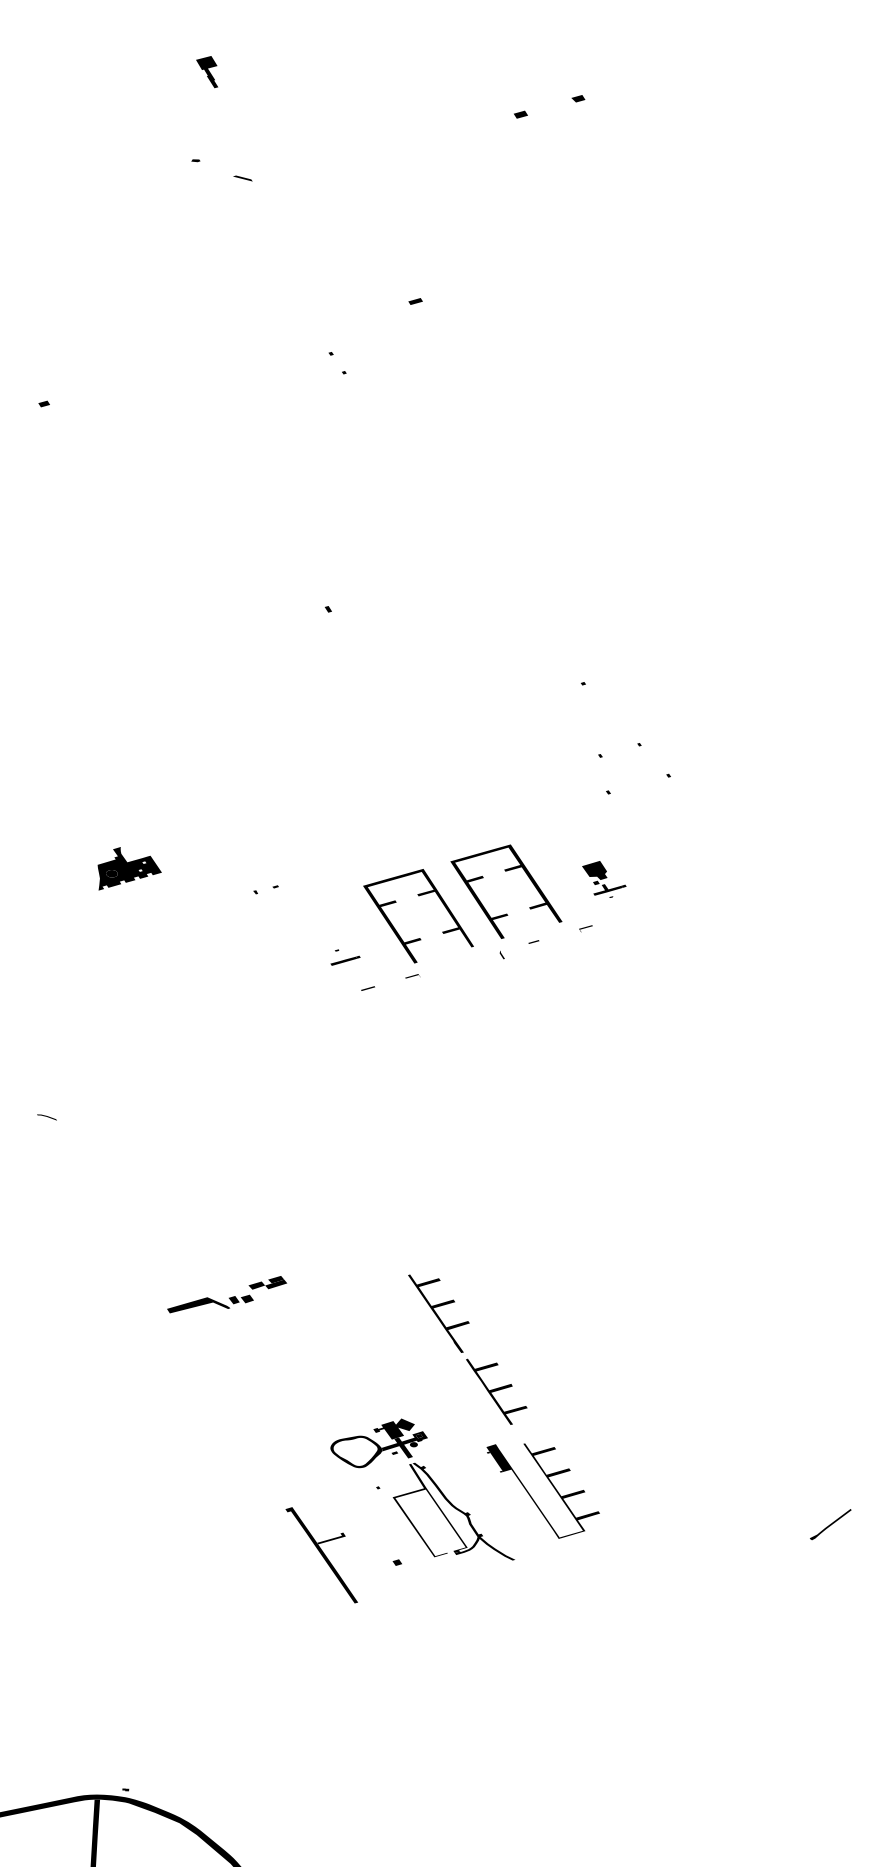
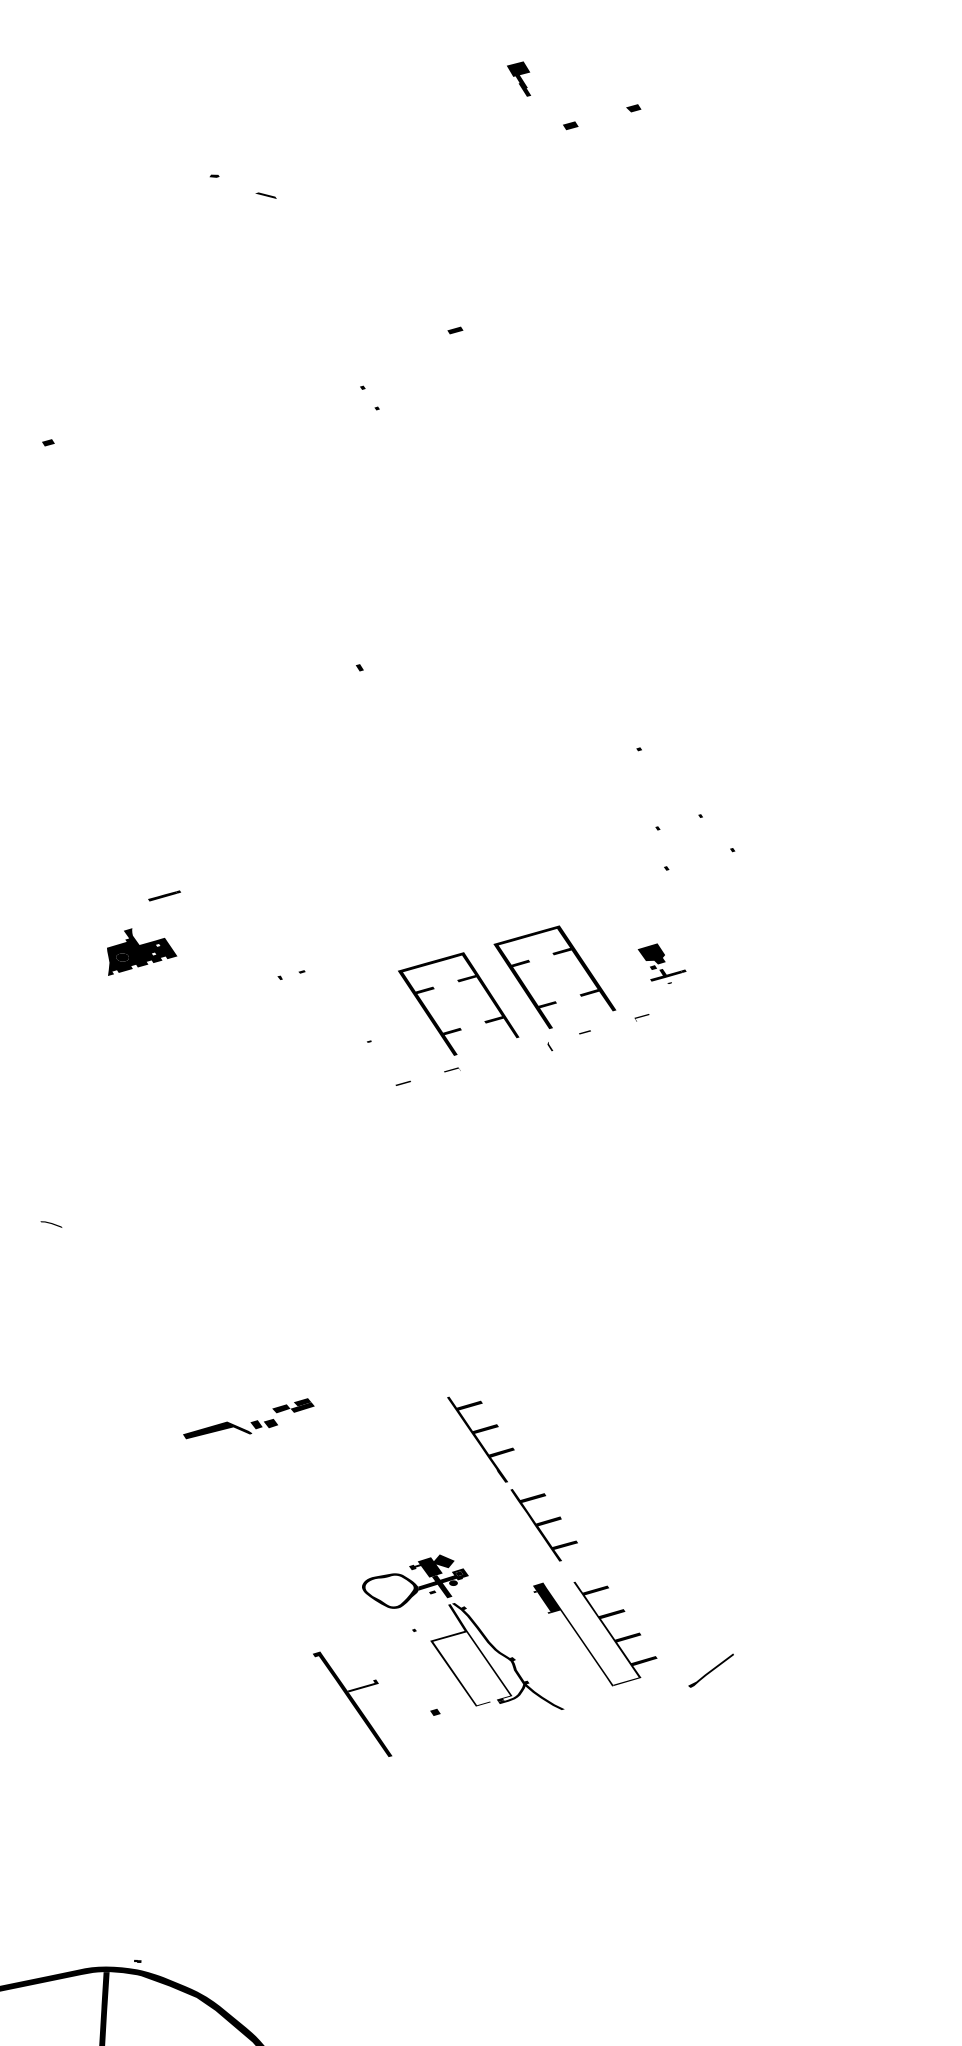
part: (206, 71) -> (518, 78), moved
line: (345, 960) -> (164, 895), moved
part: (830, 1524) -> (710, 1670), moved

